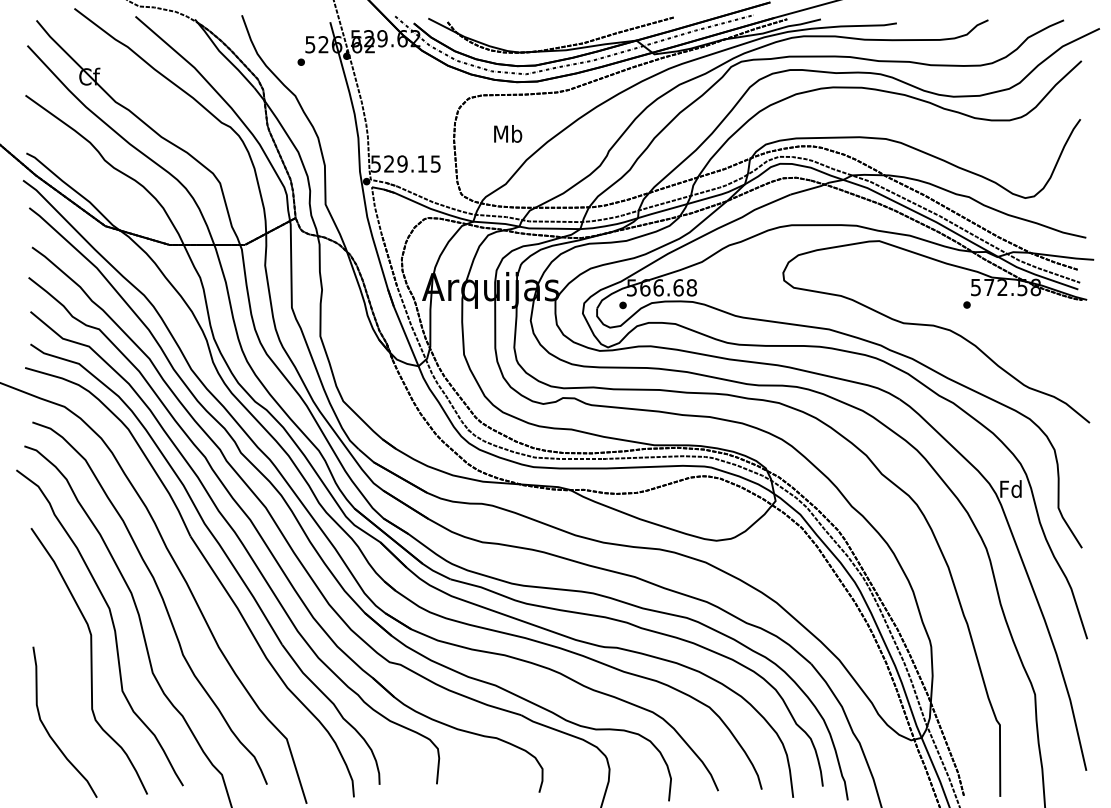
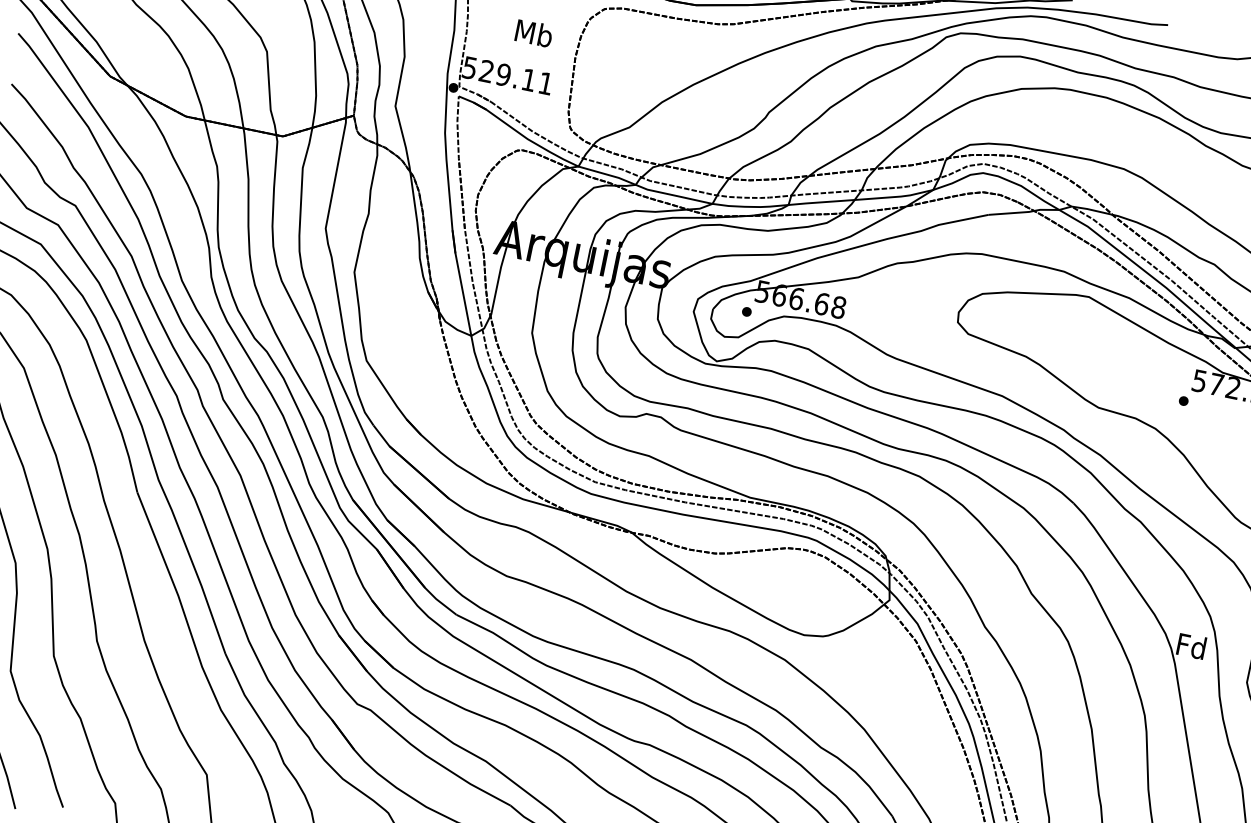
text: (508, 133) -> (534, 32), moved
text: (435, 163) -> (545, 82), 529.15 -> 529.11

